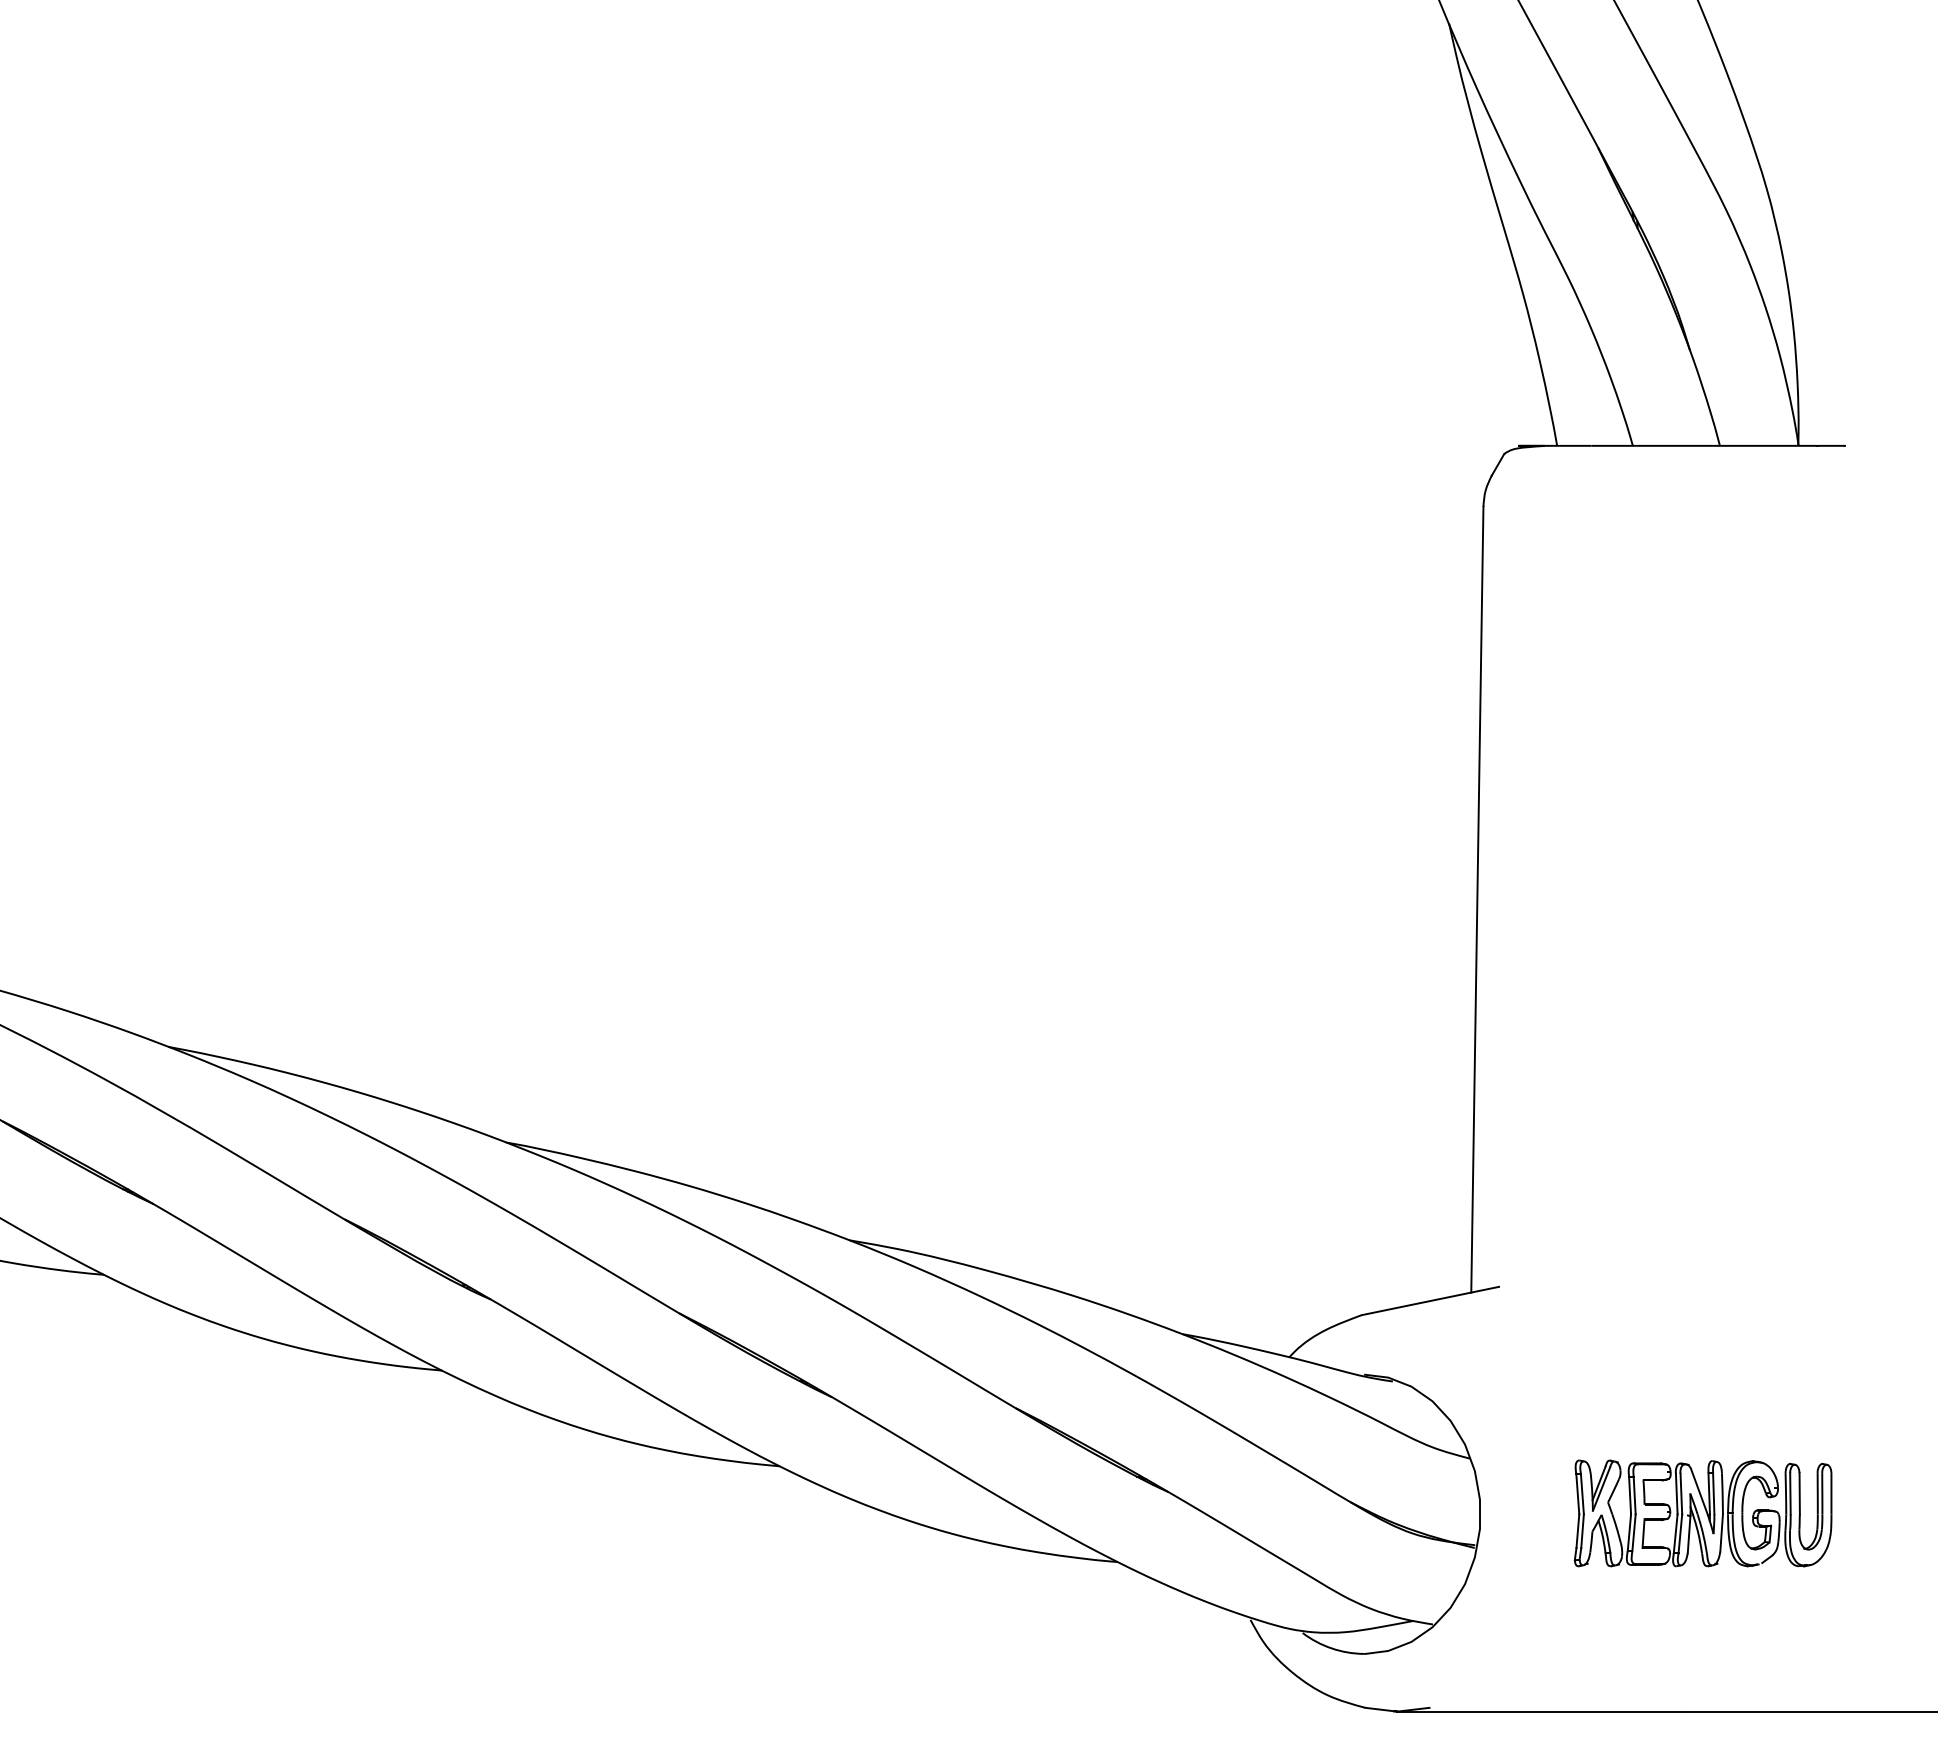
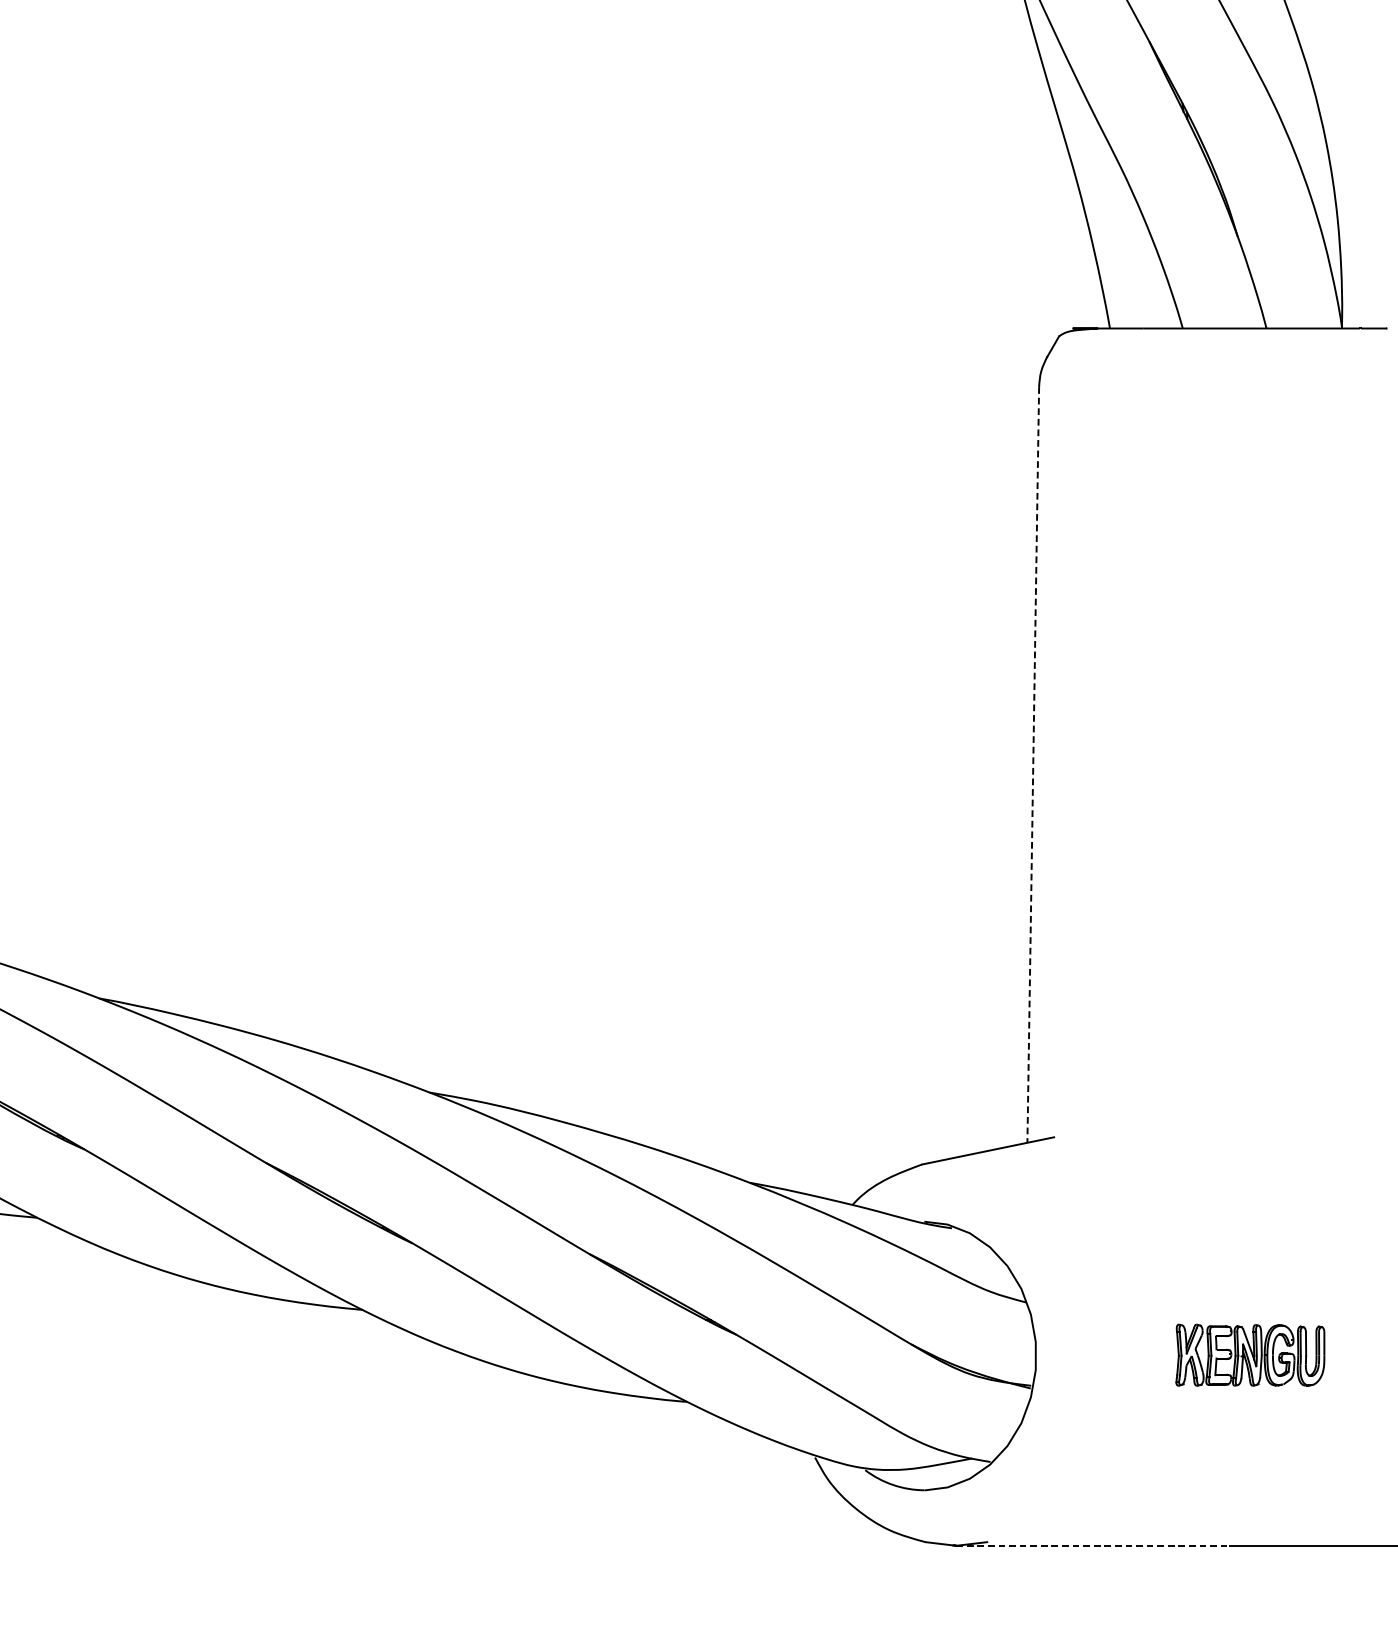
line: (1477, 899) -> (1033, 764), solid -> dashed
part: (1702, 1513) -> (1249, 1355), size x0.6
line: (1539, 1711) -> (1093, 1545), solid -> dashed

